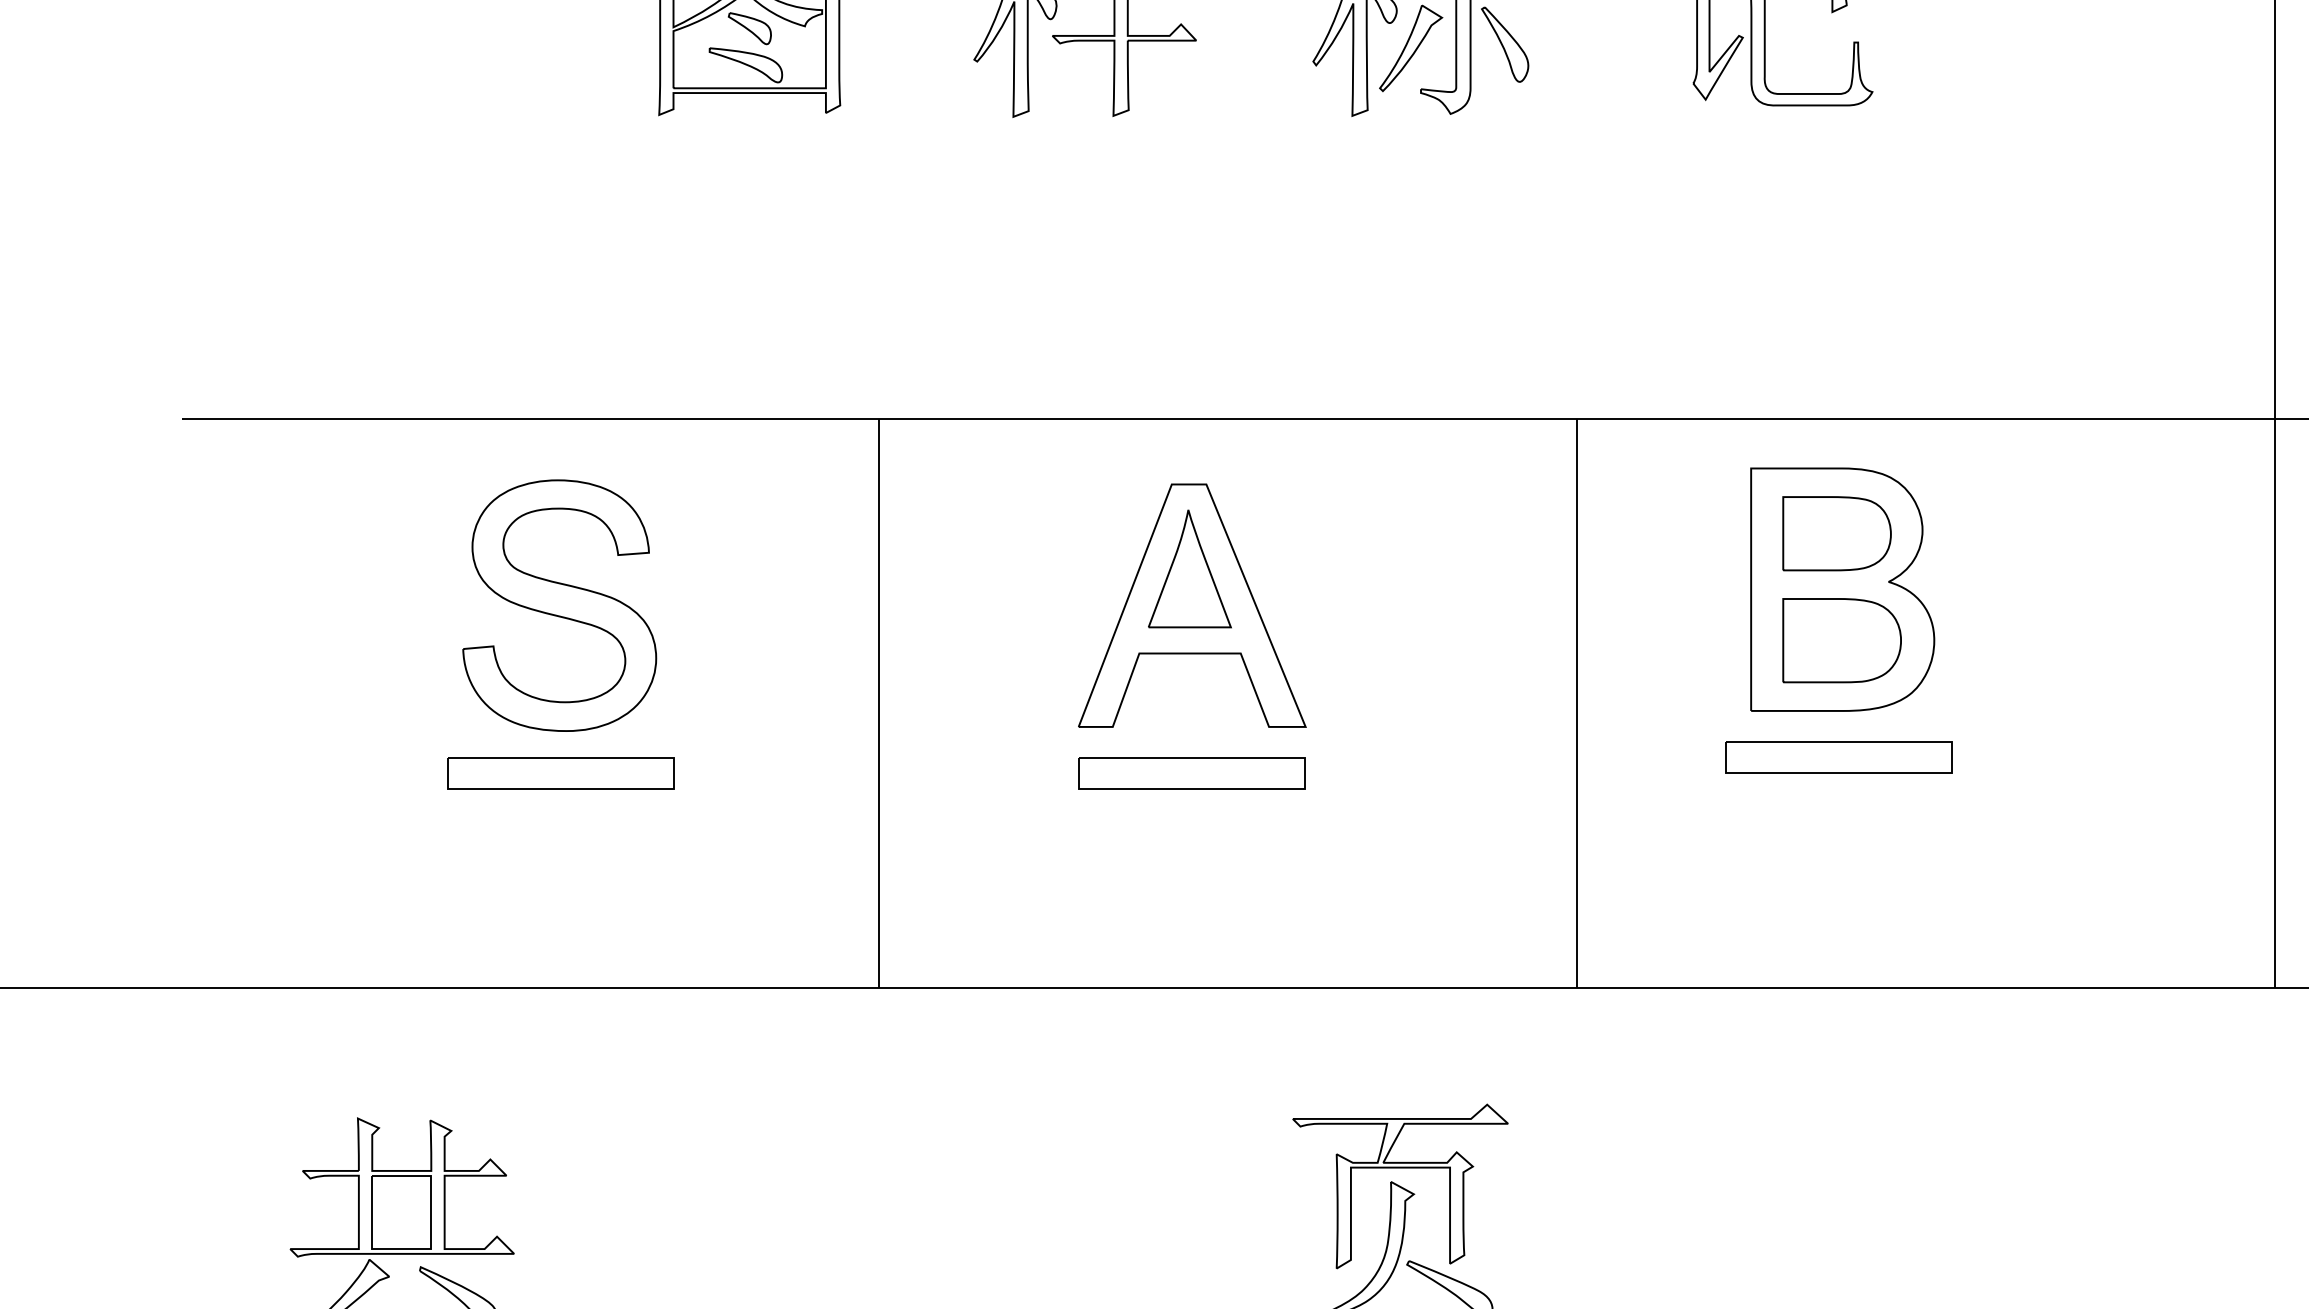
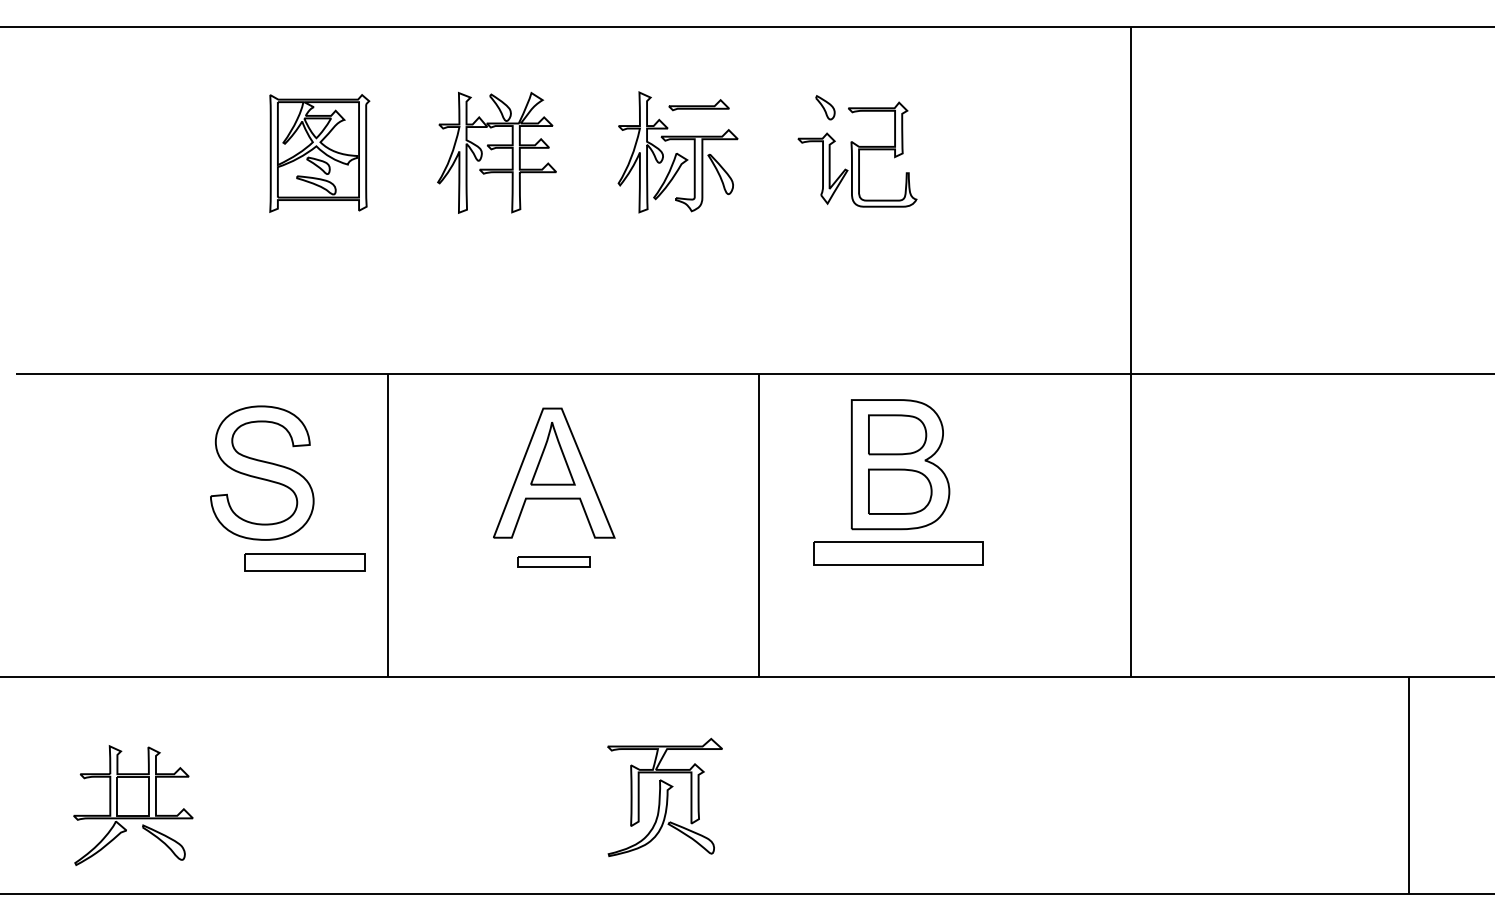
part: (560, 604) -> (262, 472), moved
part: (1838, 756) -> (898, 553), size x1.4
part: (560, 773) -> (304, 562), moved
part: (1191, 773) -> (553, 562), size x0.6

